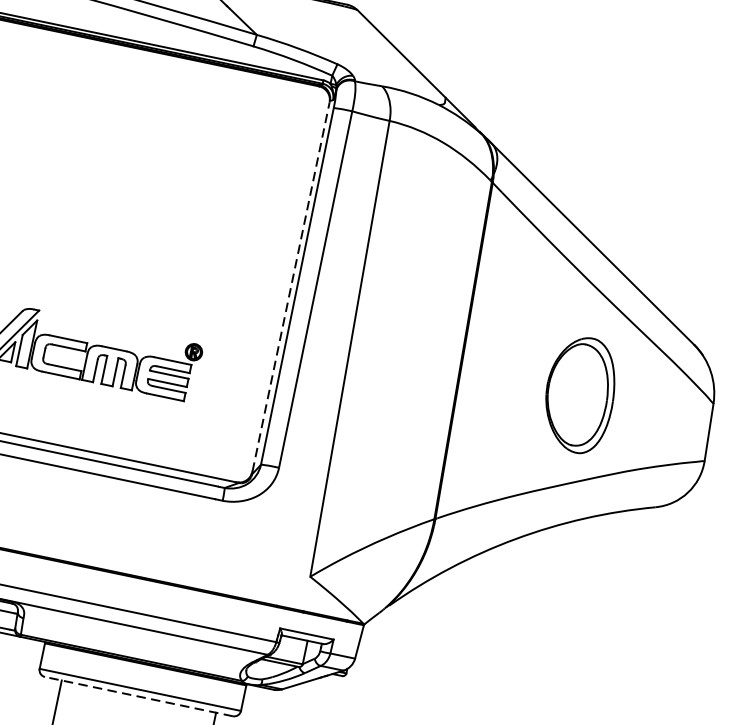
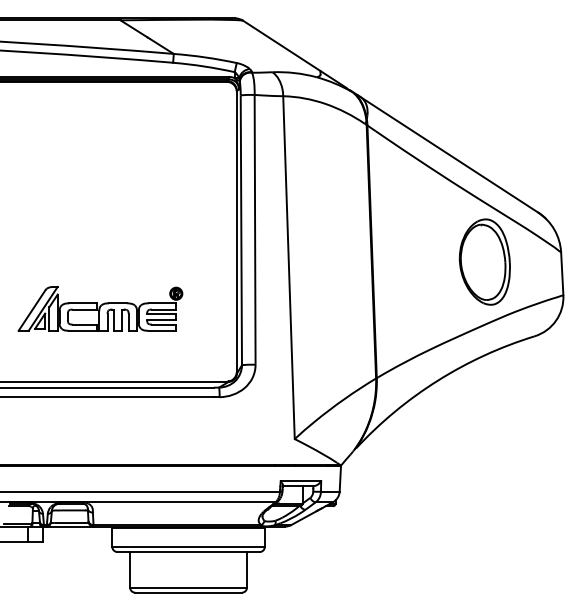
line: (290, 286) -> (236, 231), dashed -> solid
part: (579, 393) -> (484, 261), moved
line: (138, 697) -> (188, 552), dashed -> solid

